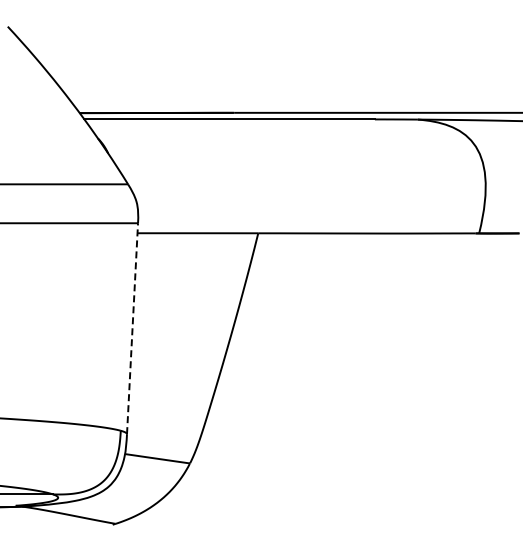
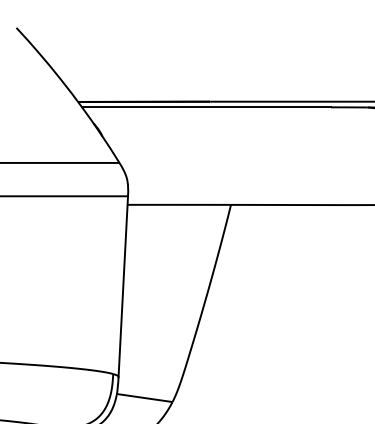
line: (132, 328) -> (123, 286), dashed -> solid

